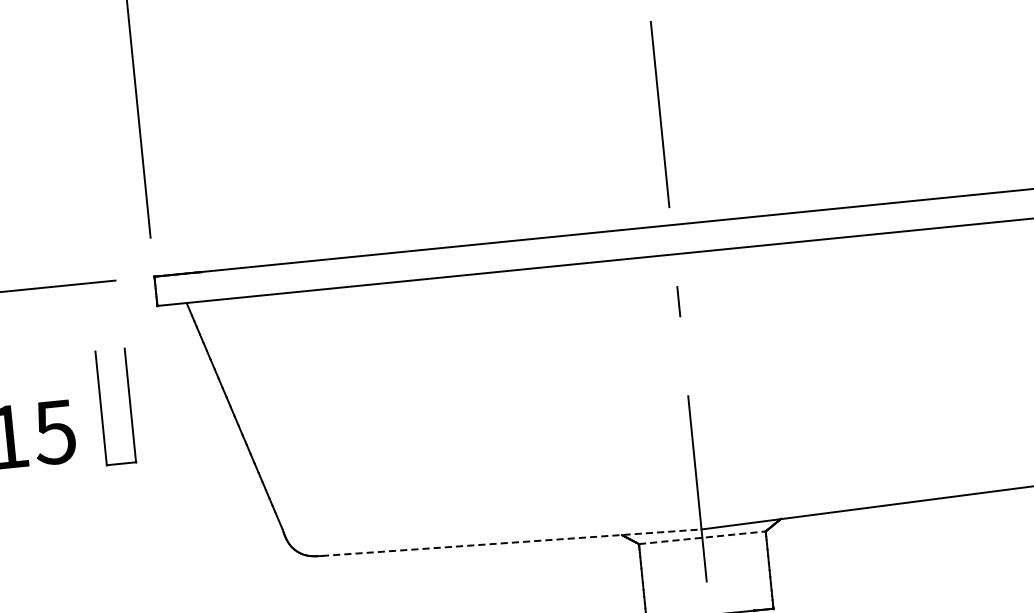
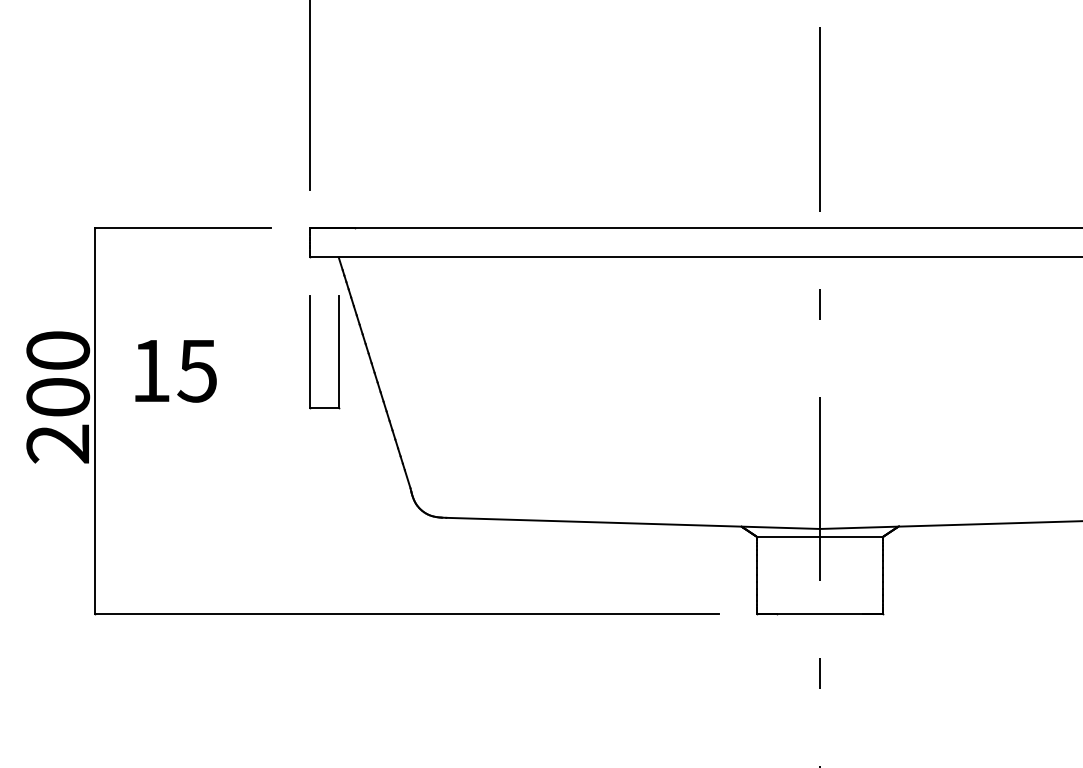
part: (101, 408) -> (310, 352), moved
line: (702, 538) -> (820, 537), dashed -> solid
line: (512, 542) -> (633, 523), dashed -> solid

